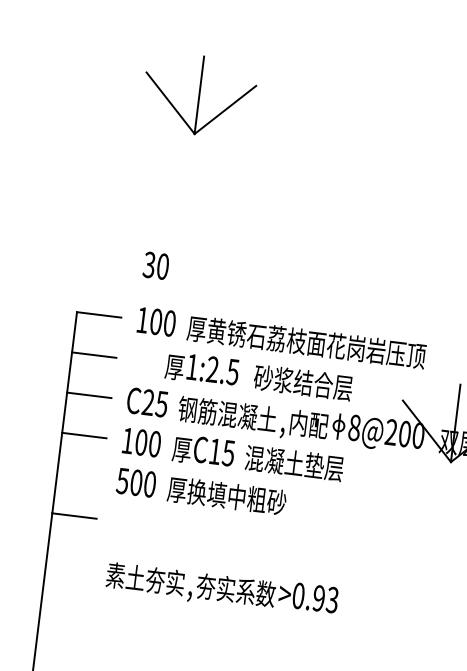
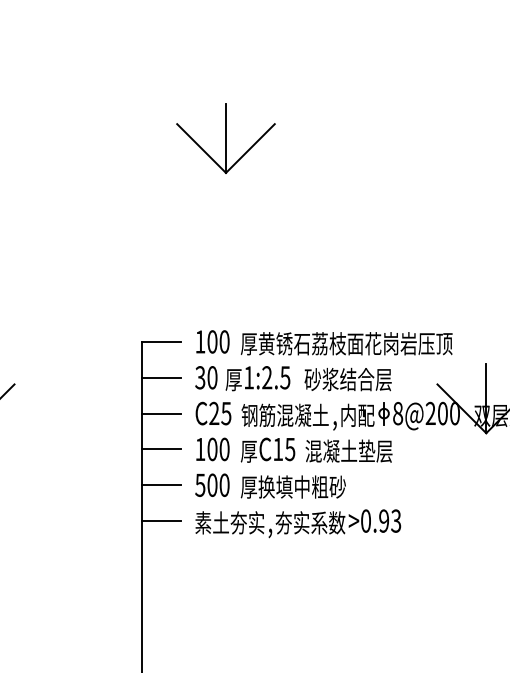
text: (156, 265) -> (206, 377), moved
line: (79, 476) -> (161, 485), added
text: (222, 589) -> (298, 523), moved

